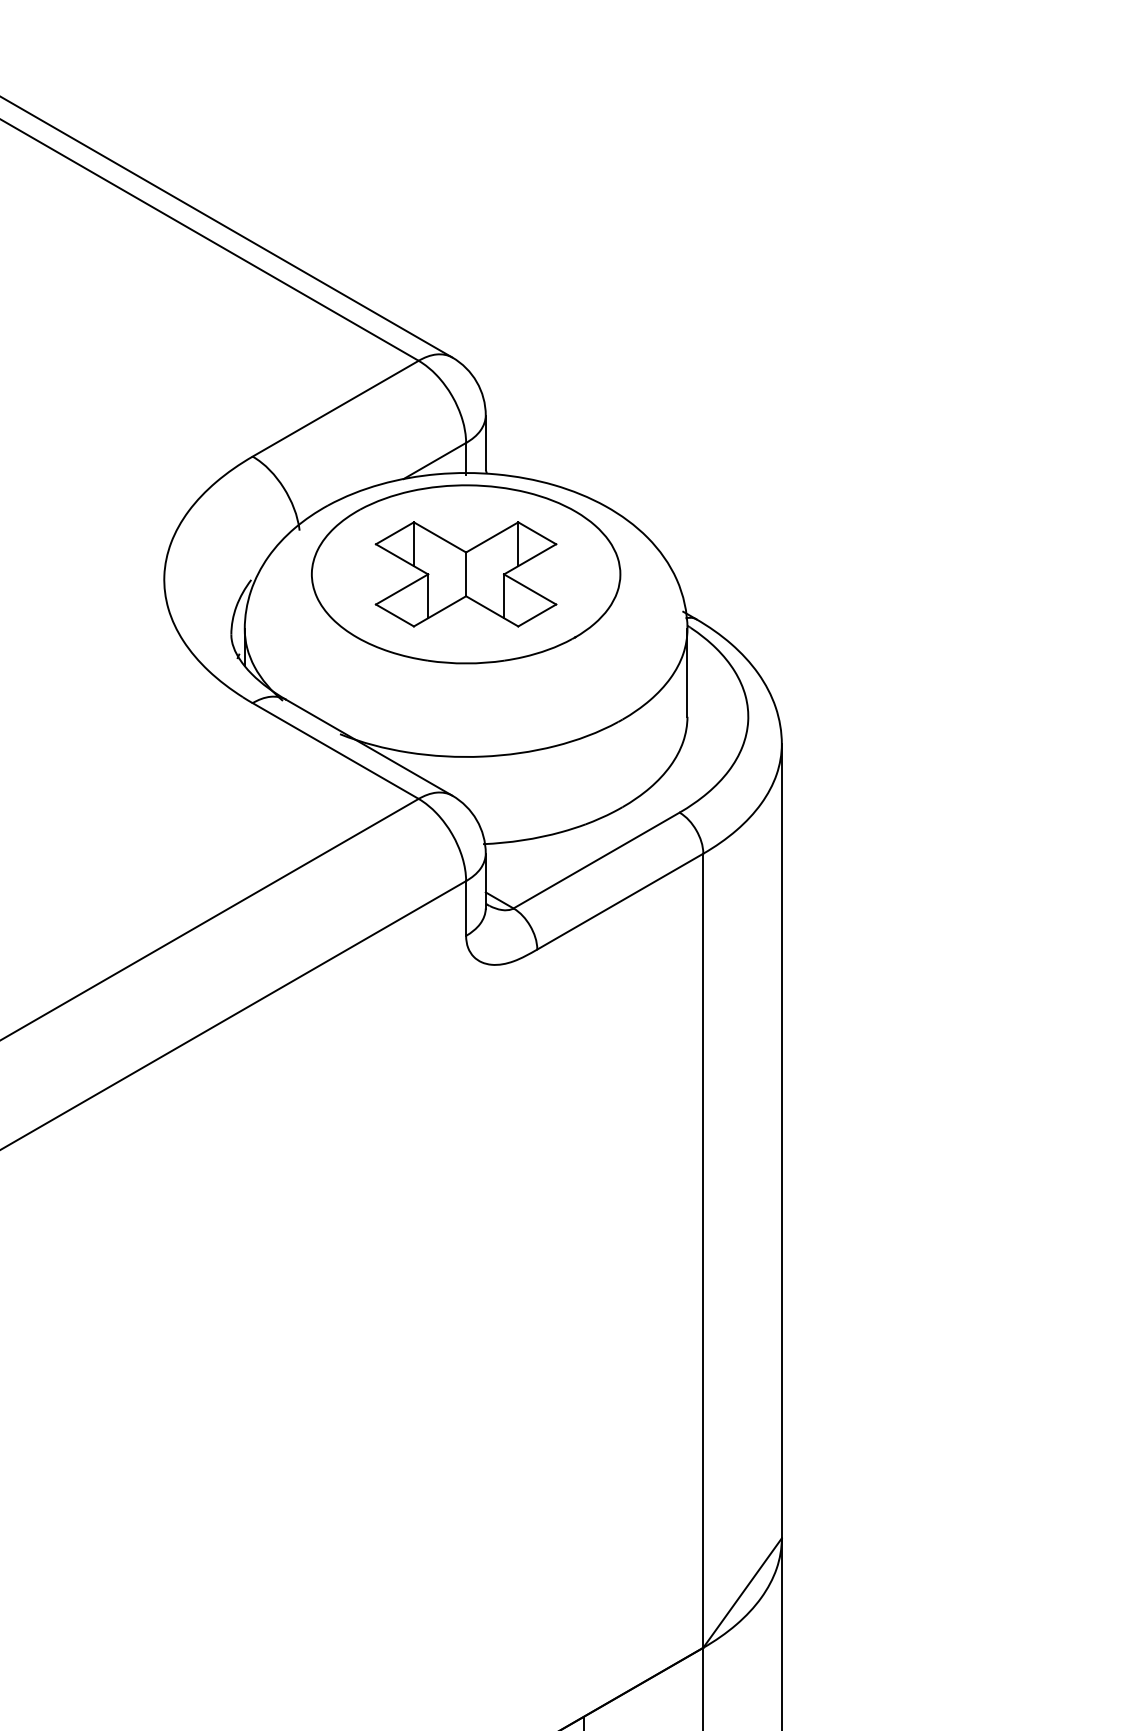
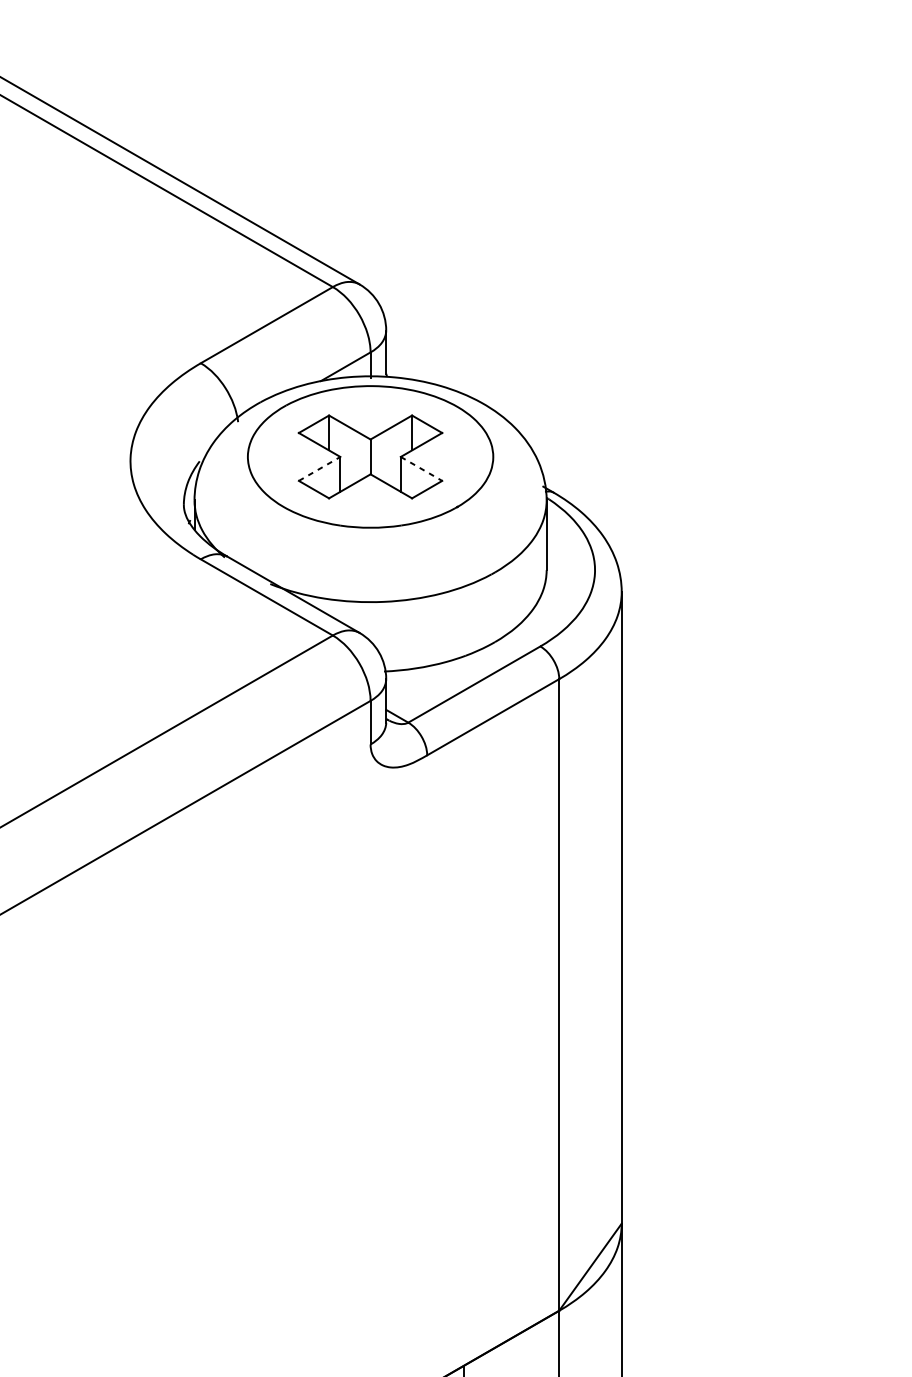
line: (402, 589) -> (319, 468), solid -> dashed
line: (530, 589) -> (421, 468), solid -> dashed

